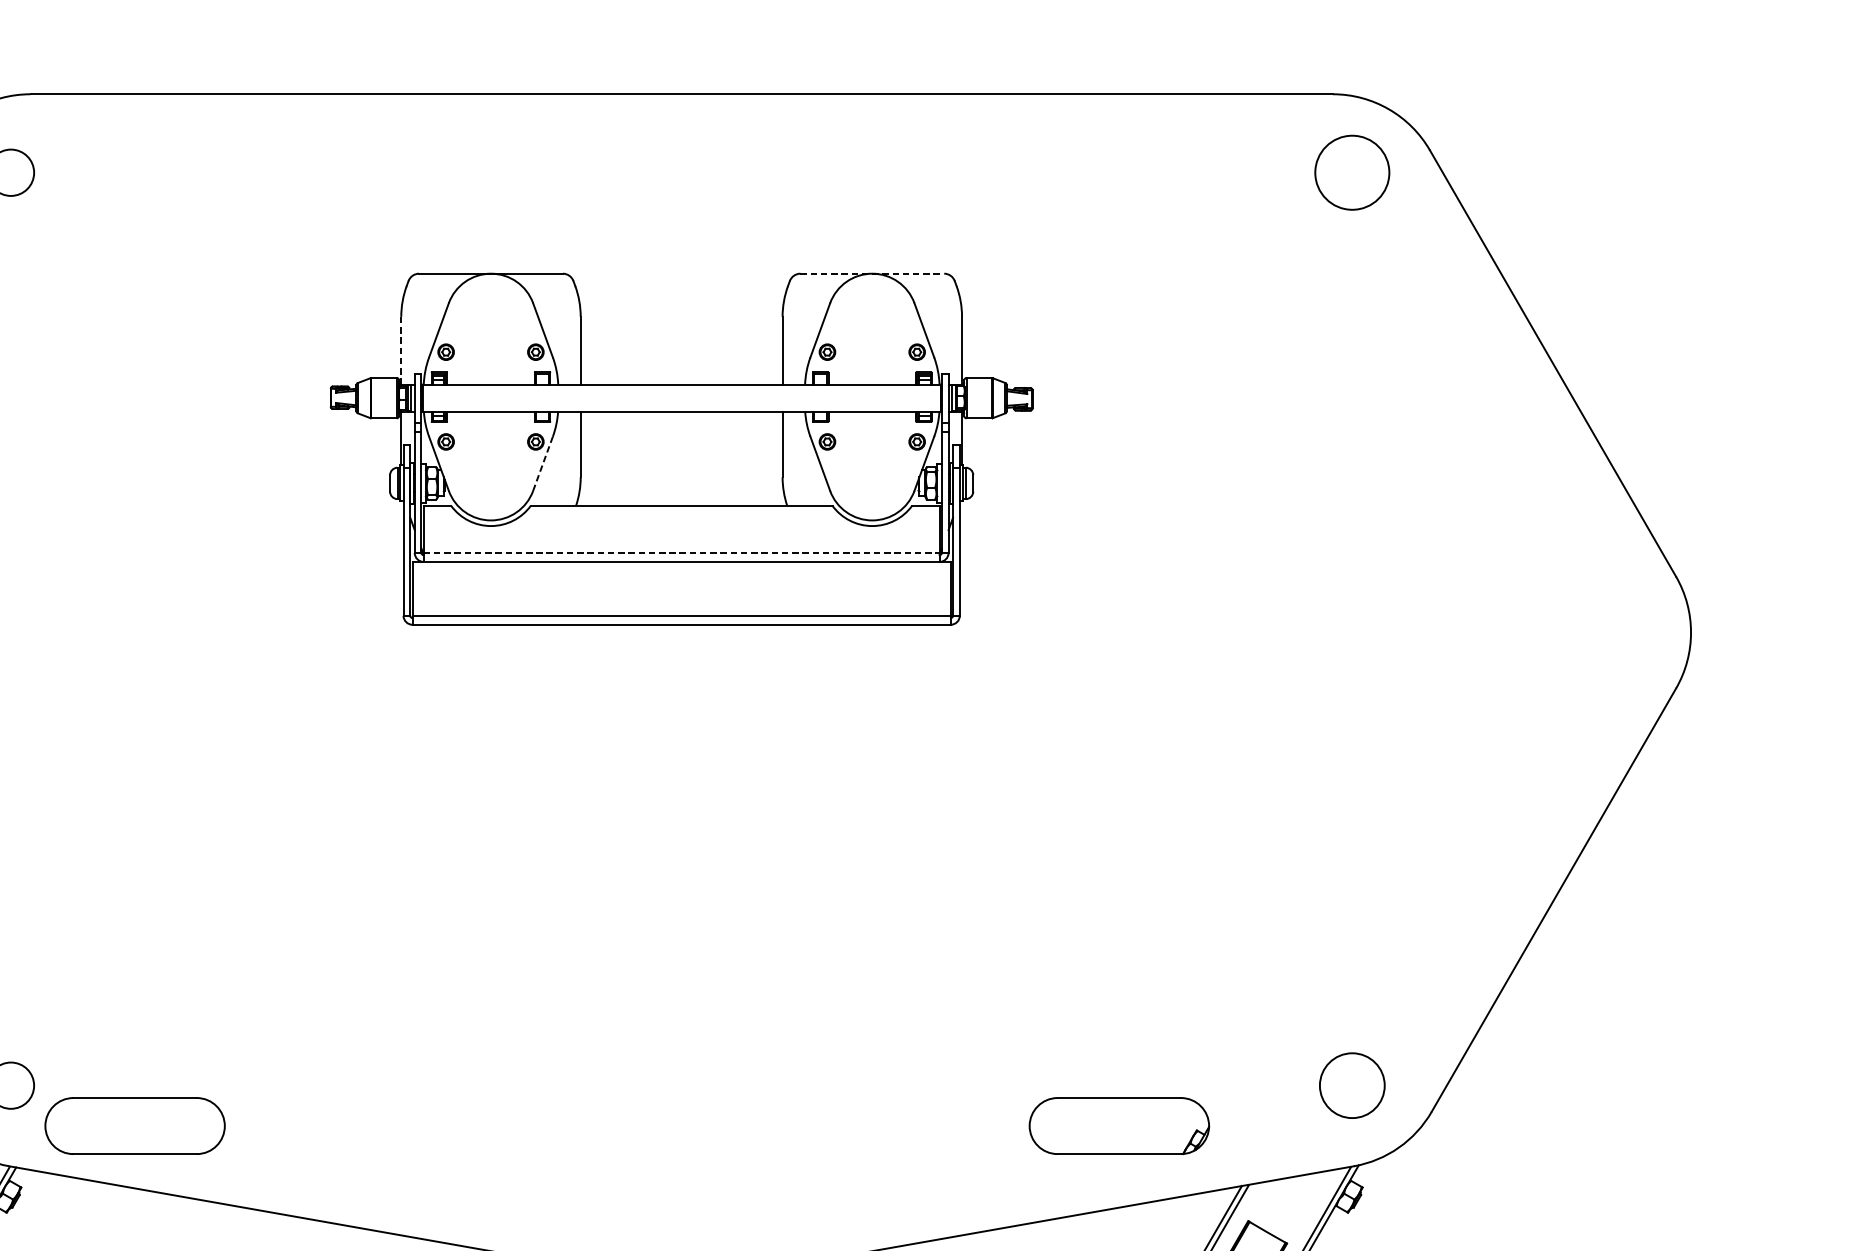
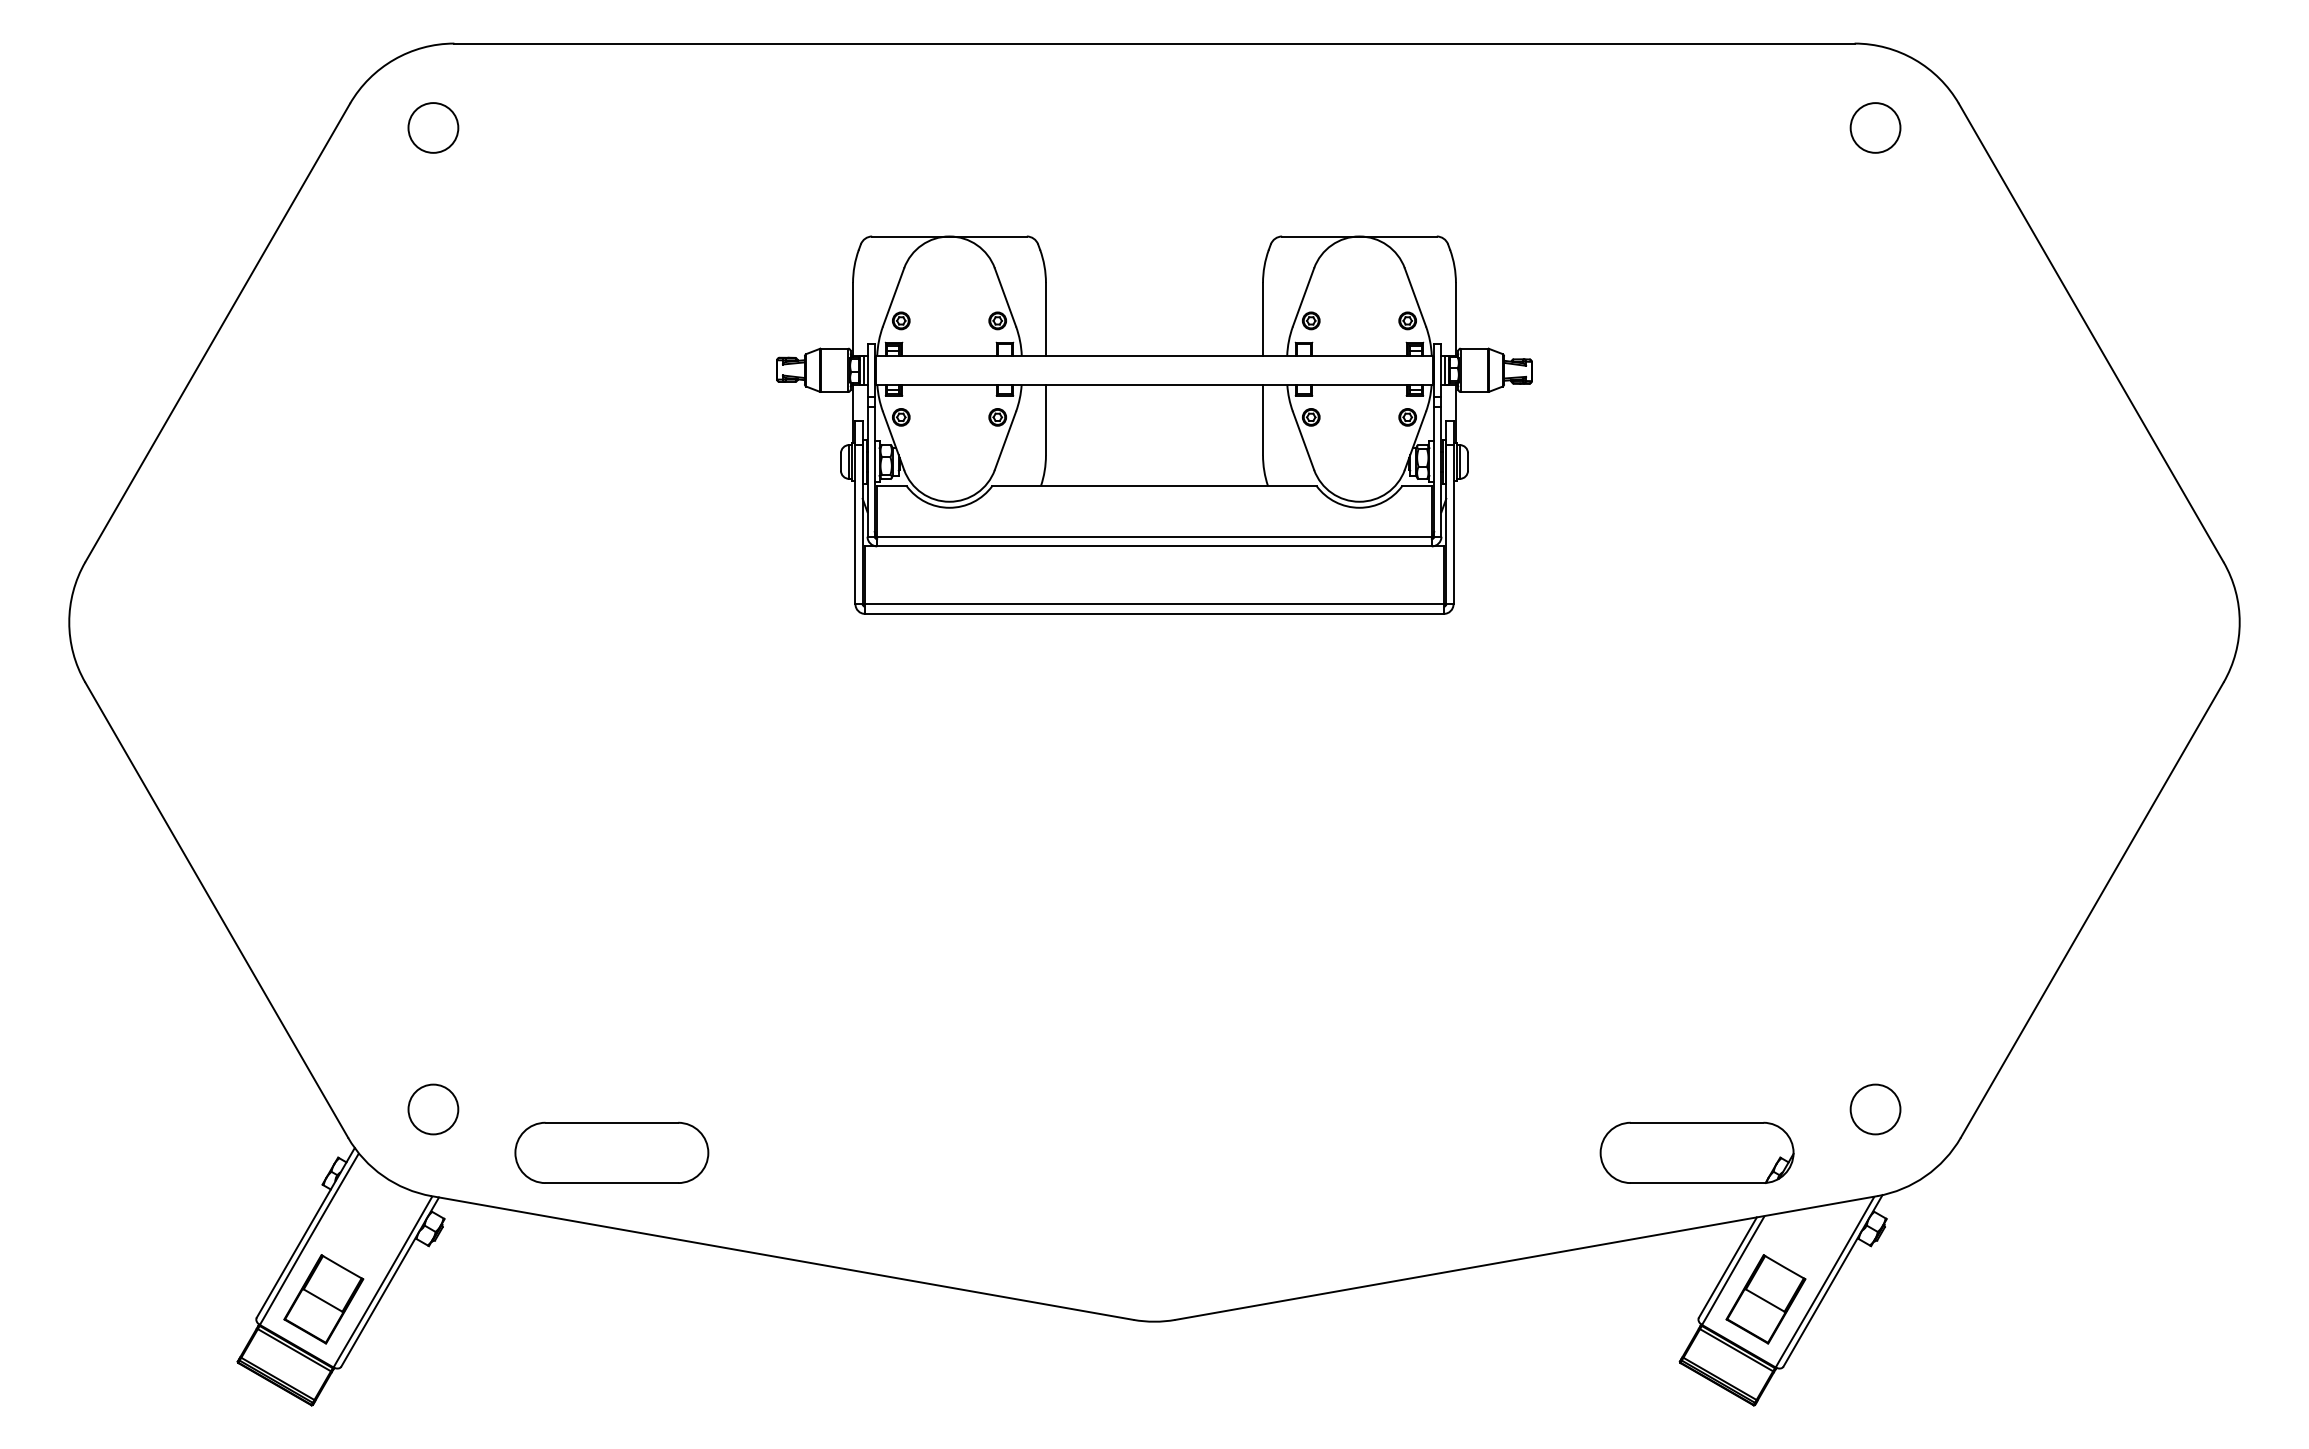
circle: (1352, 172) -> (1875, 127), size x0.62
line: (872, 273) -> (1359, 236), dashed -> solid
line: (401, 349) -> (853, 318), dashed -> solid
line: (543, 464) -> (1005, 441), dashed -> solid
line: (681, 552) -> (1154, 536), dashed -> solid
circle: (1352, 1085) -> (1875, 1109), size x0.71
part: (134, 1125) -> (611, 1152), moved
part: (1118, 1125) -> (1696, 1152), moved

